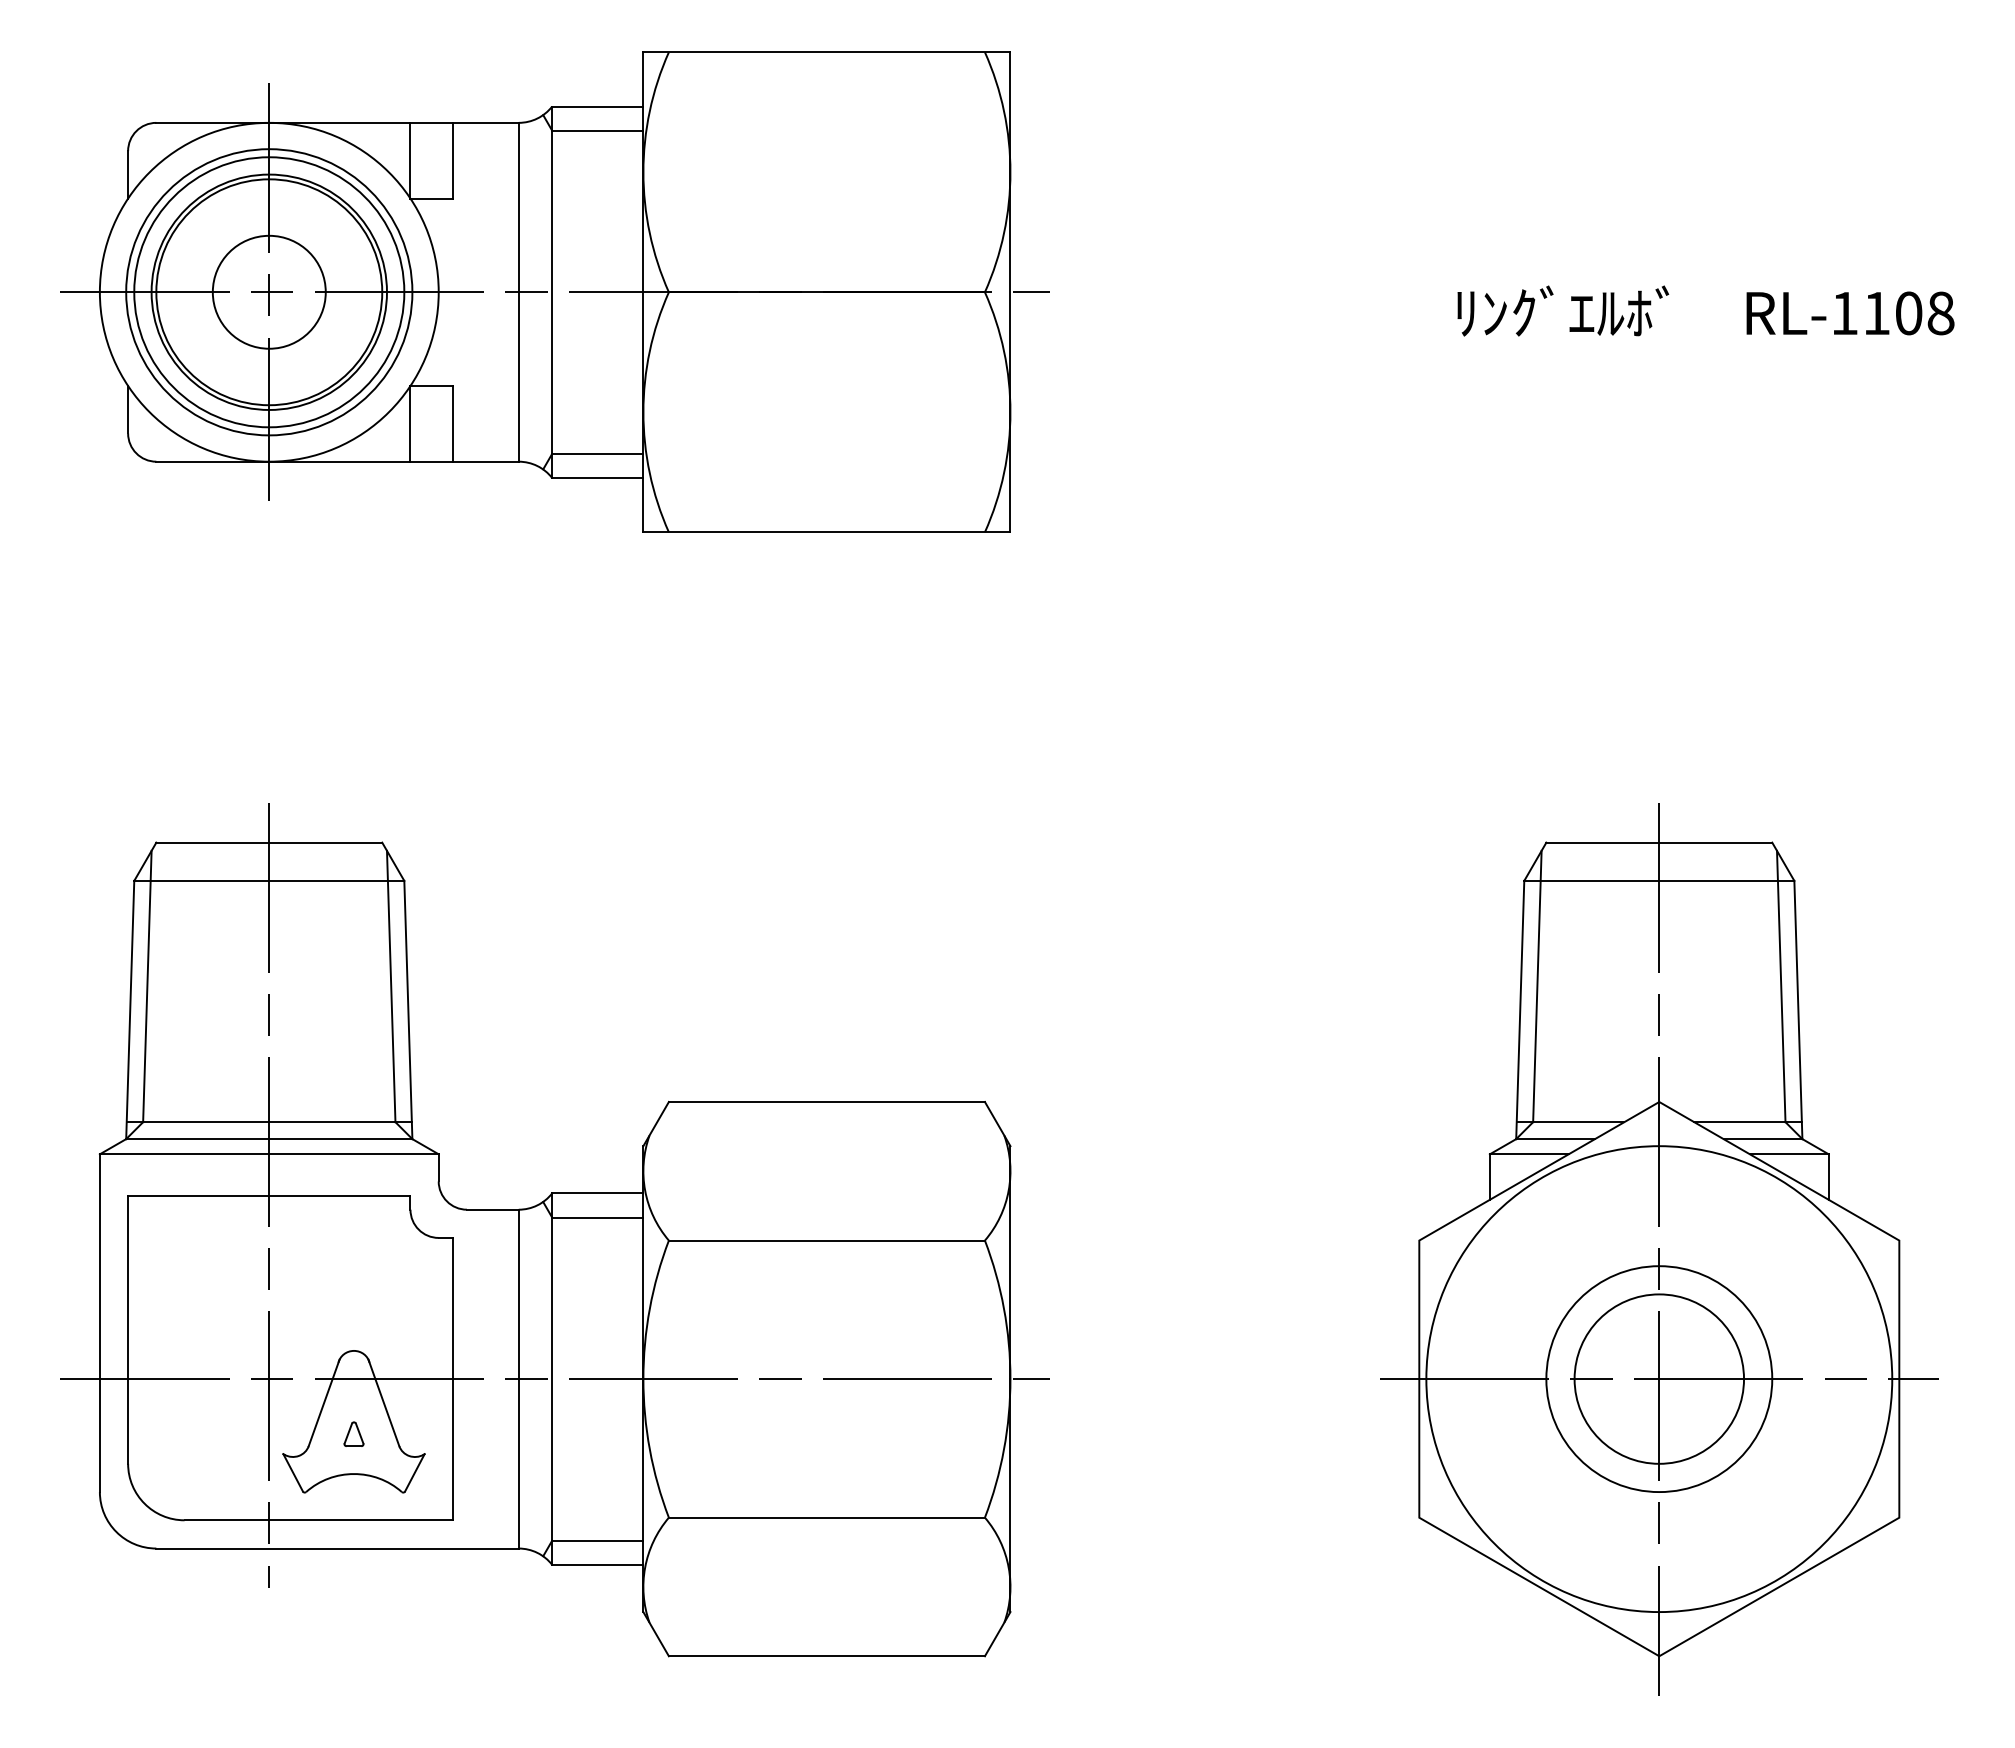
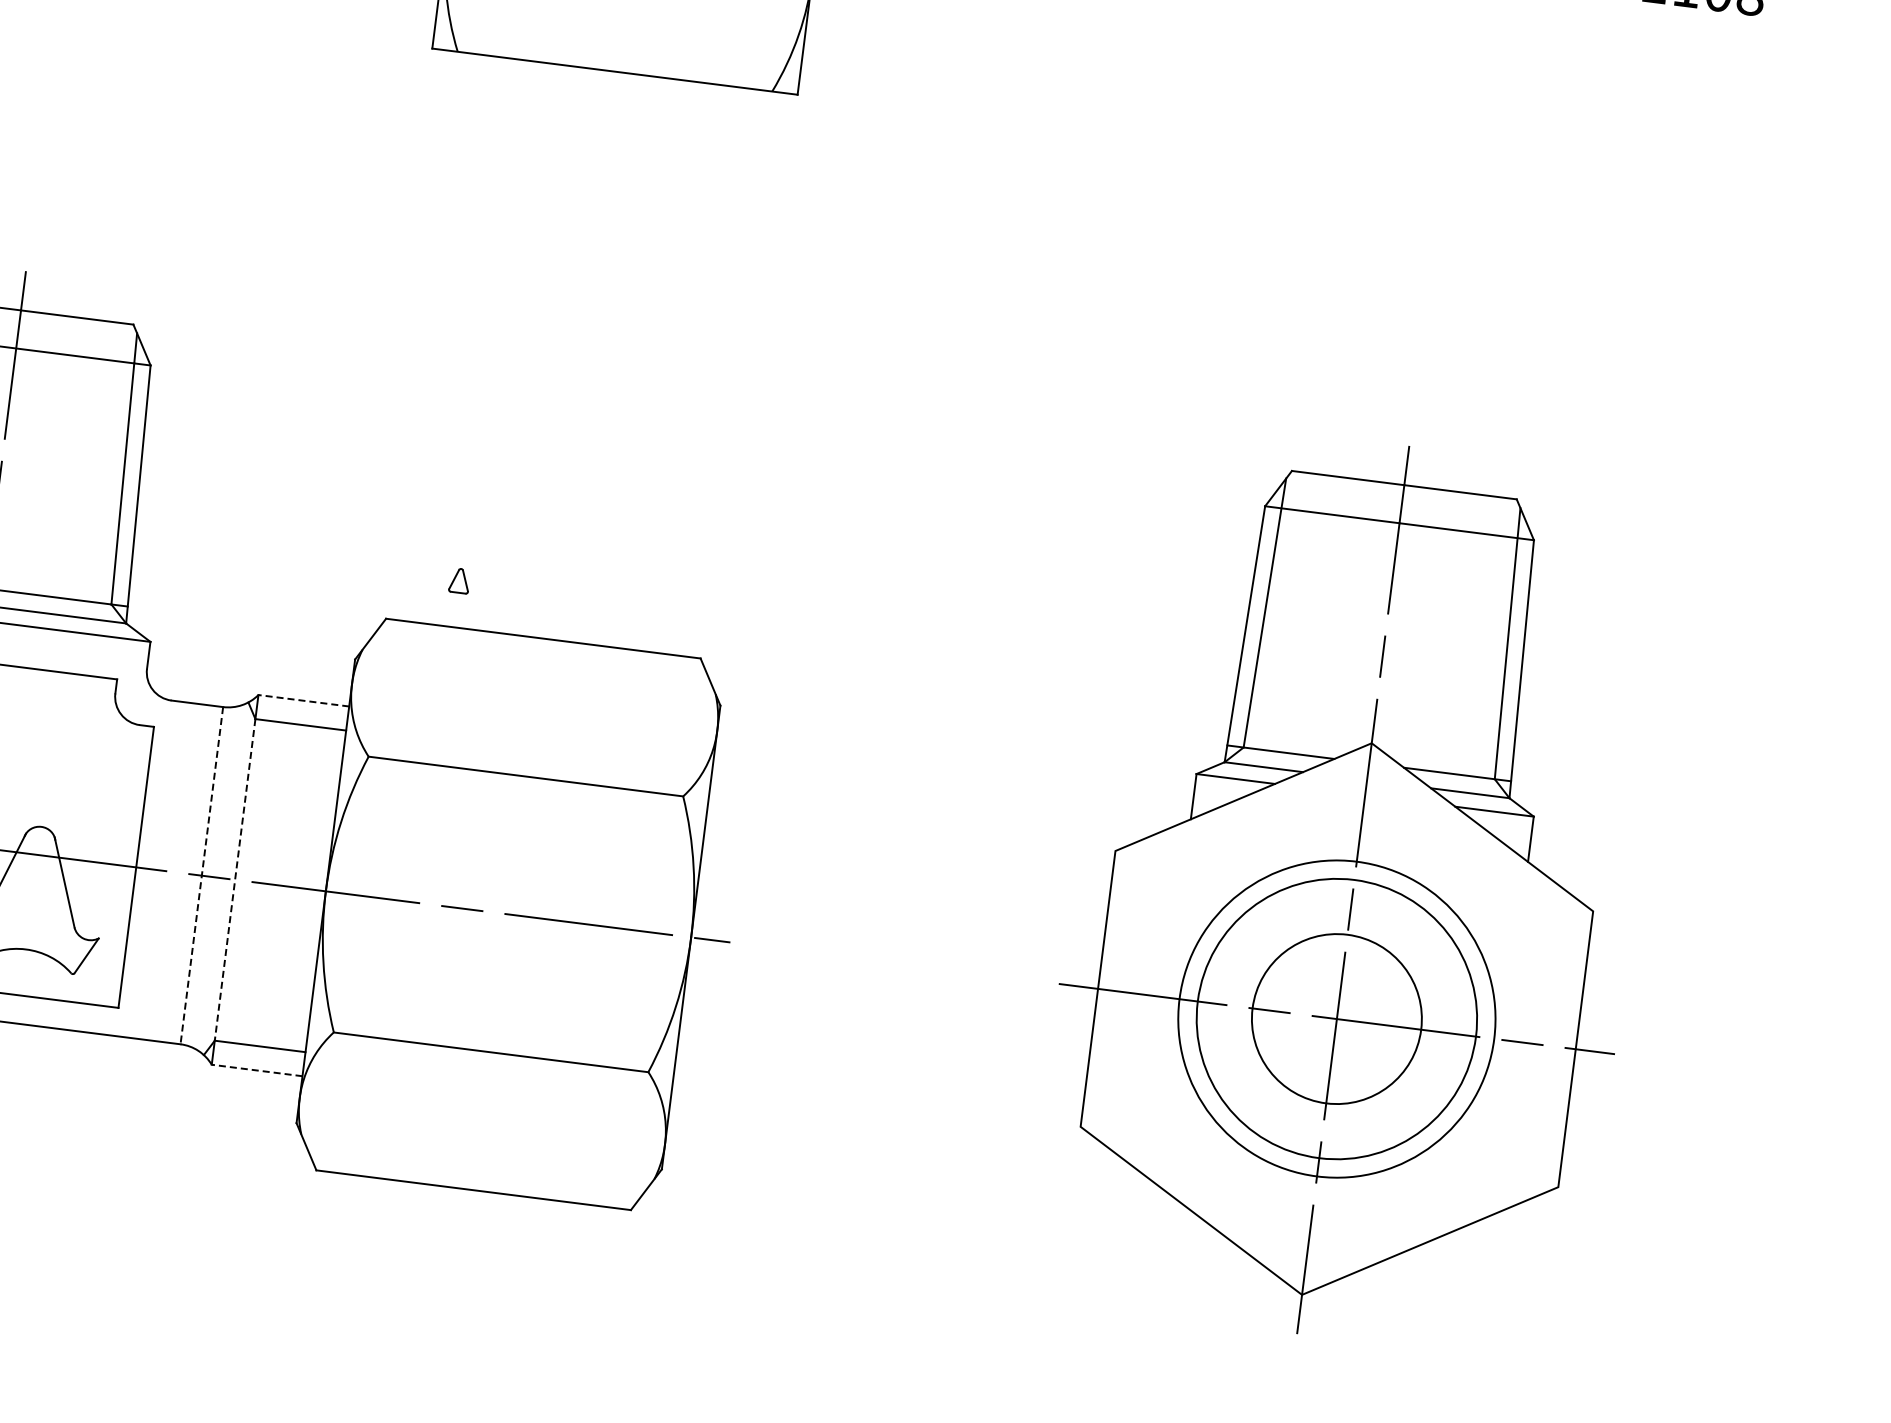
line: (597, 1193) -> (303, 700), solid -> dashed
line: (518, 1379) -> (201, 876), solid -> dashed
line: (552, 1379) -> (235, 880), solid -> dashed
circle: (1659, 1379) -> (1337, 1019), size x0.6
circle: (1659, 1379) -> (1337, 1019), size x1.4
part: (353, 1433) -> (459, 579), moved
line: (597, 1564) -> (256, 1070), solid -> dashed

